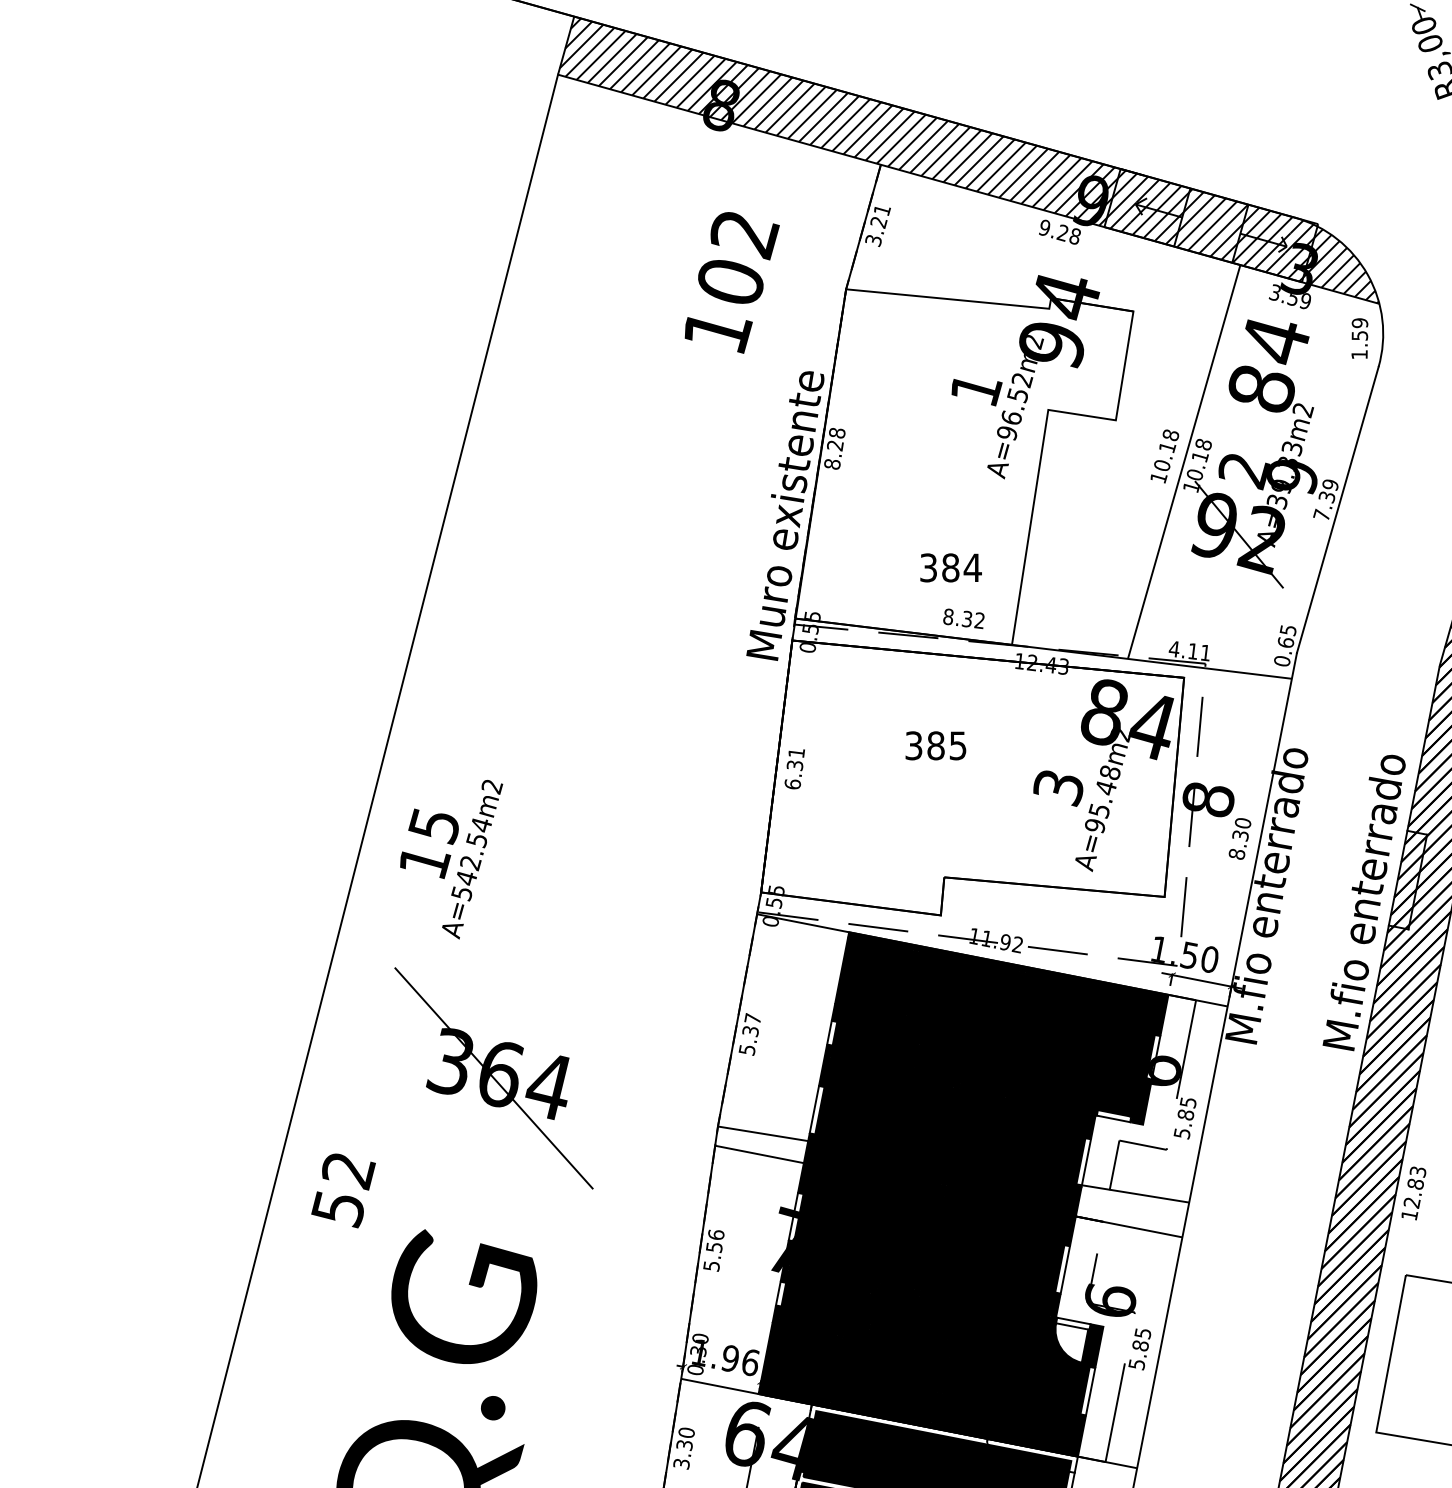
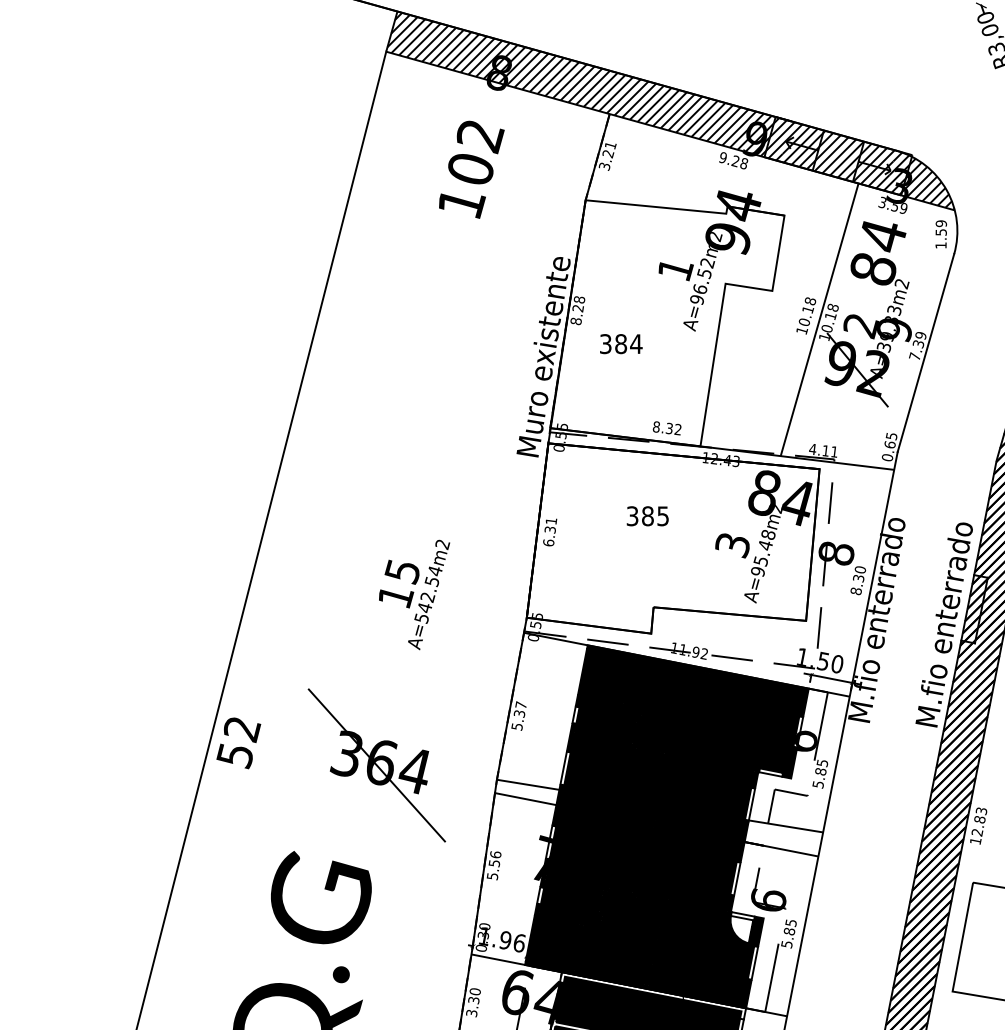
text: (731, 282) -> (471, 169), moved
text: (951, 568) -> (621, 344), moved
text: (451, 858) -> (414, 594), moved
part: (493, 1078) -> (376, 765), moved
text: (343, 1191) -> (238, 743), moved

